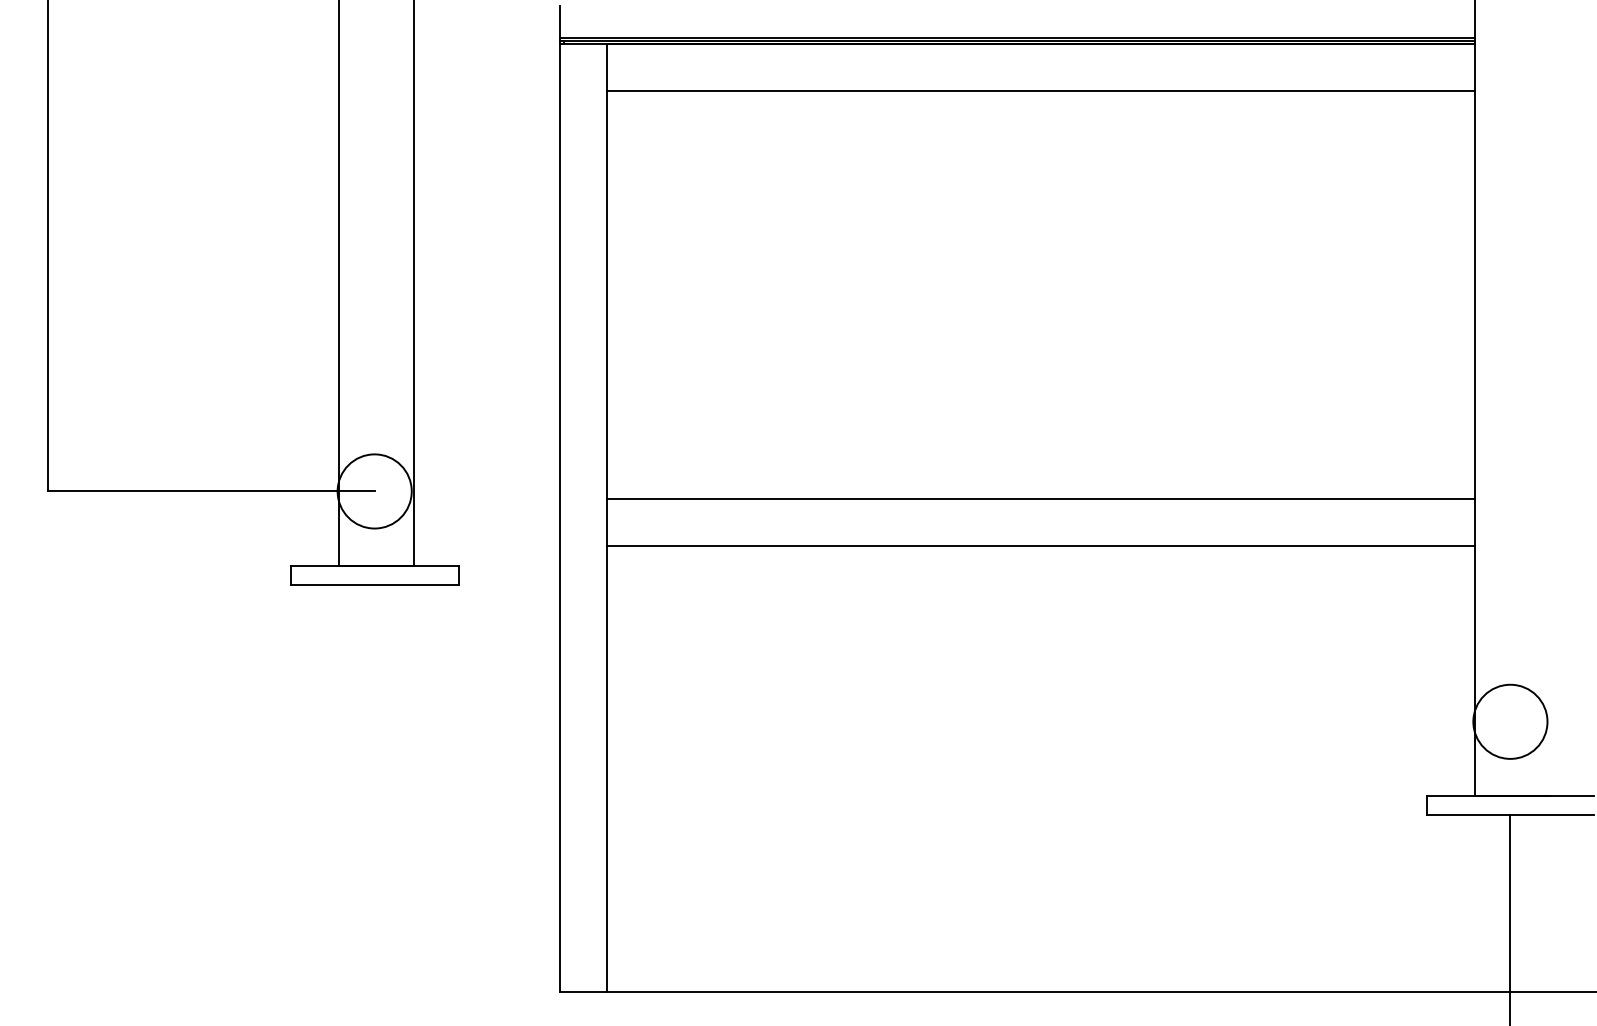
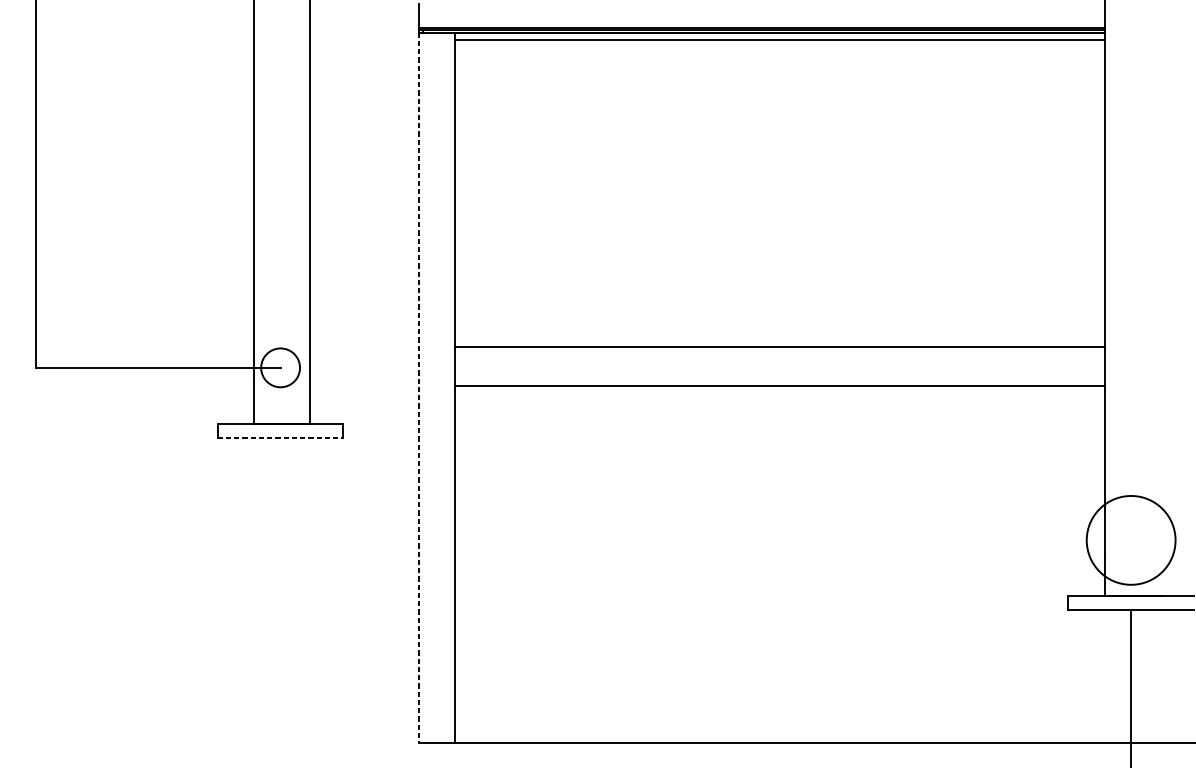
line: (1040, 91) -> (779, 39), moved
circle: (374, 491) -> (280, 367), size x0.7
line: (1040, 499) -> (779, 346), moved
line: (559, 518) -> (419, 388), solid -> dashed
line: (1040, 546) -> (779, 385), moved
line: (374, 584) -> (280, 437), solid -> dashed
circle: (1510, 721) -> (1131, 540), size x1.6

